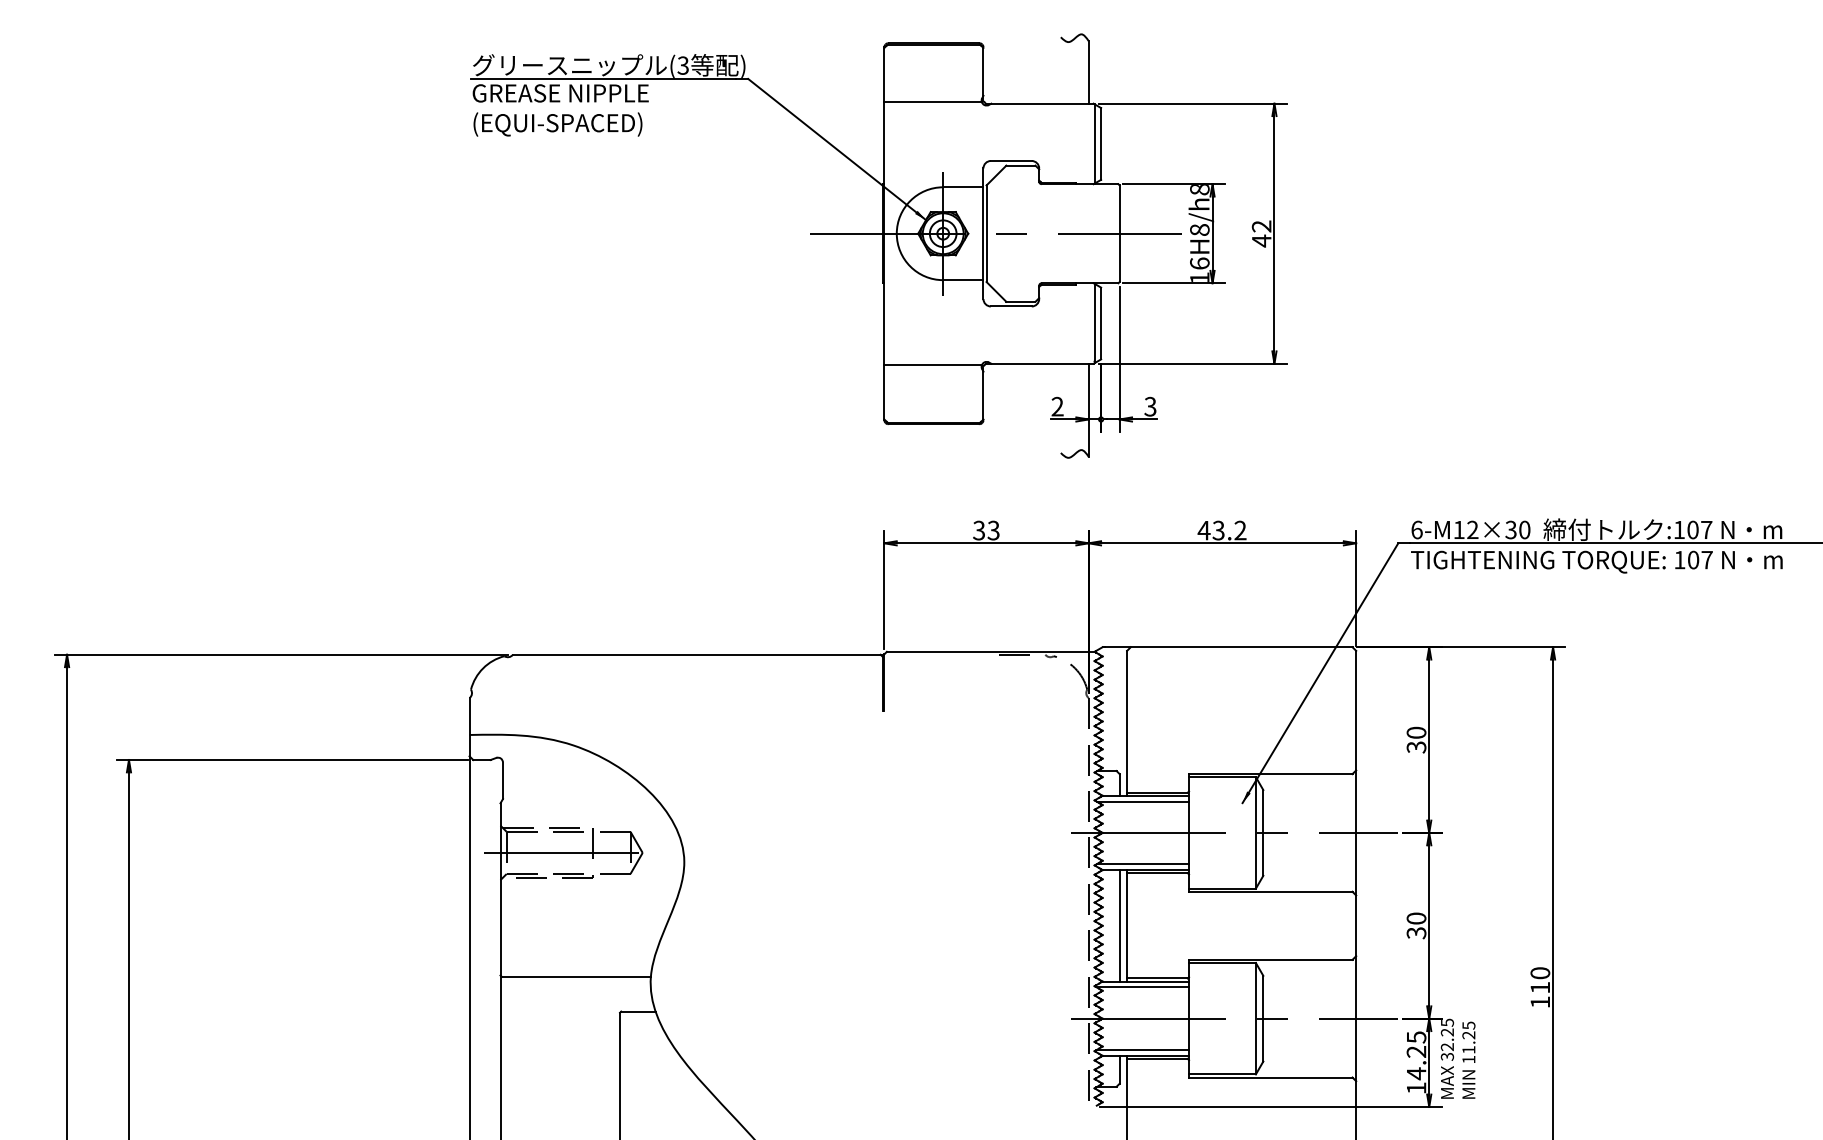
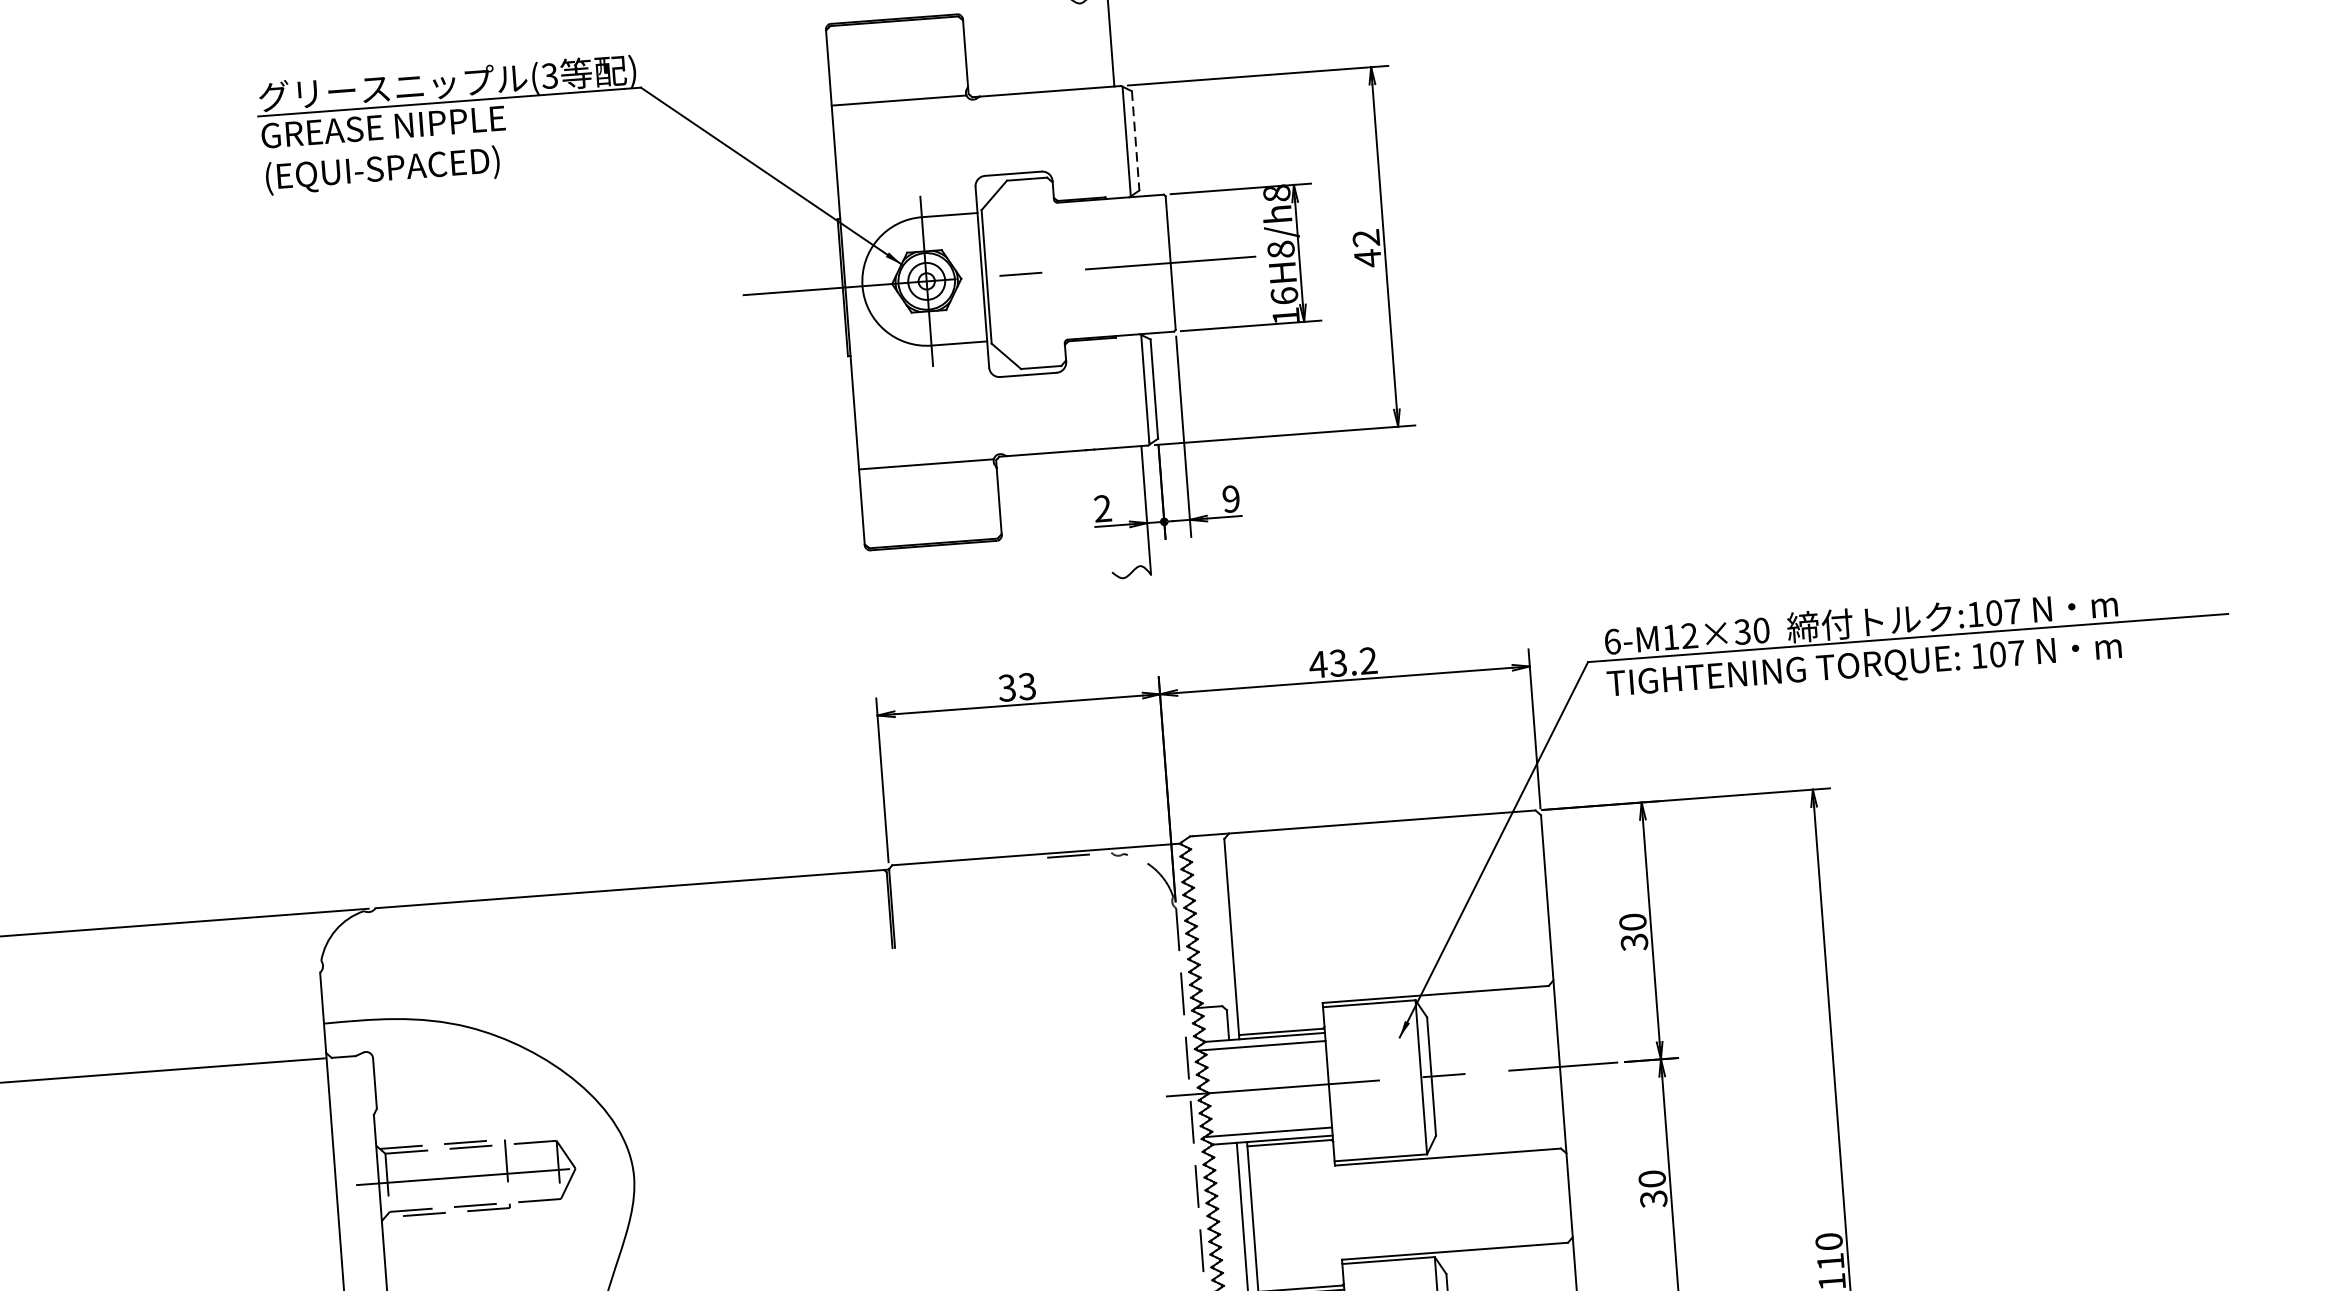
line: (1101, 143) -> (1136, 140), solid -> dashed
text: (1150, 406) -> (1231, 498), 3 -> 9

